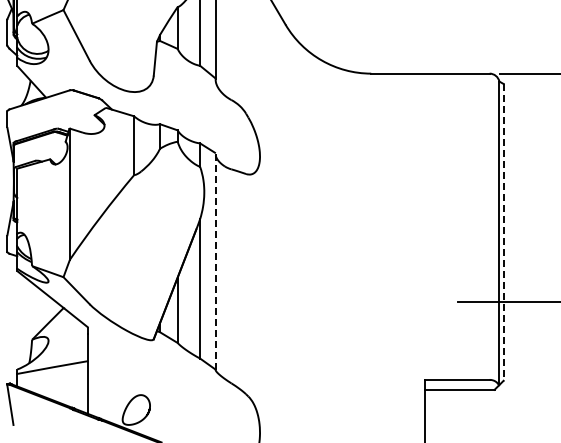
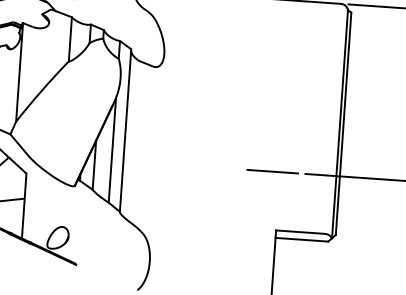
line: (504, 232) -> (343, 123), dashed -> solid
line: (215, 261) -> (125, 130), dashed -> solid
line: (414, 301) -> (272, 171), added

